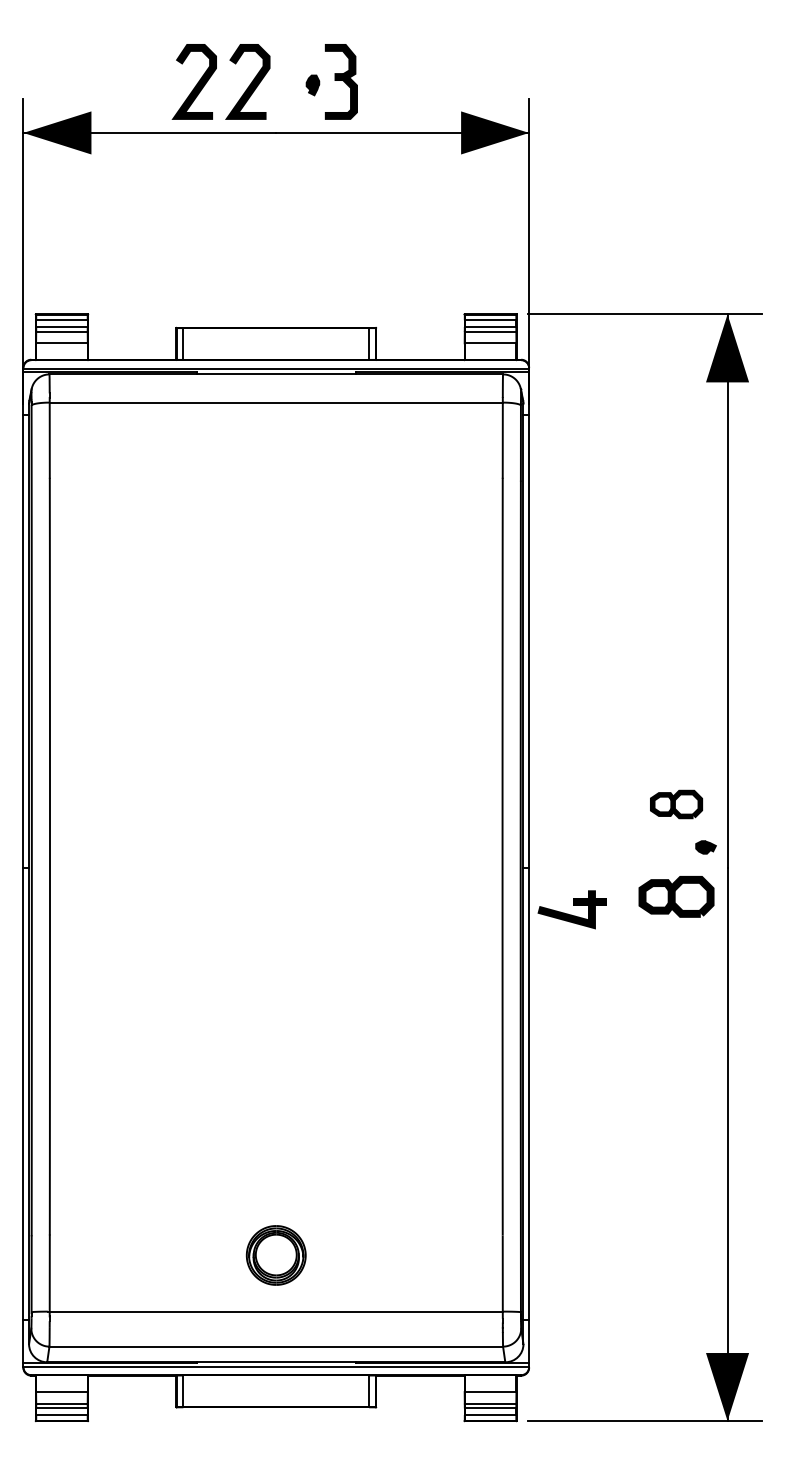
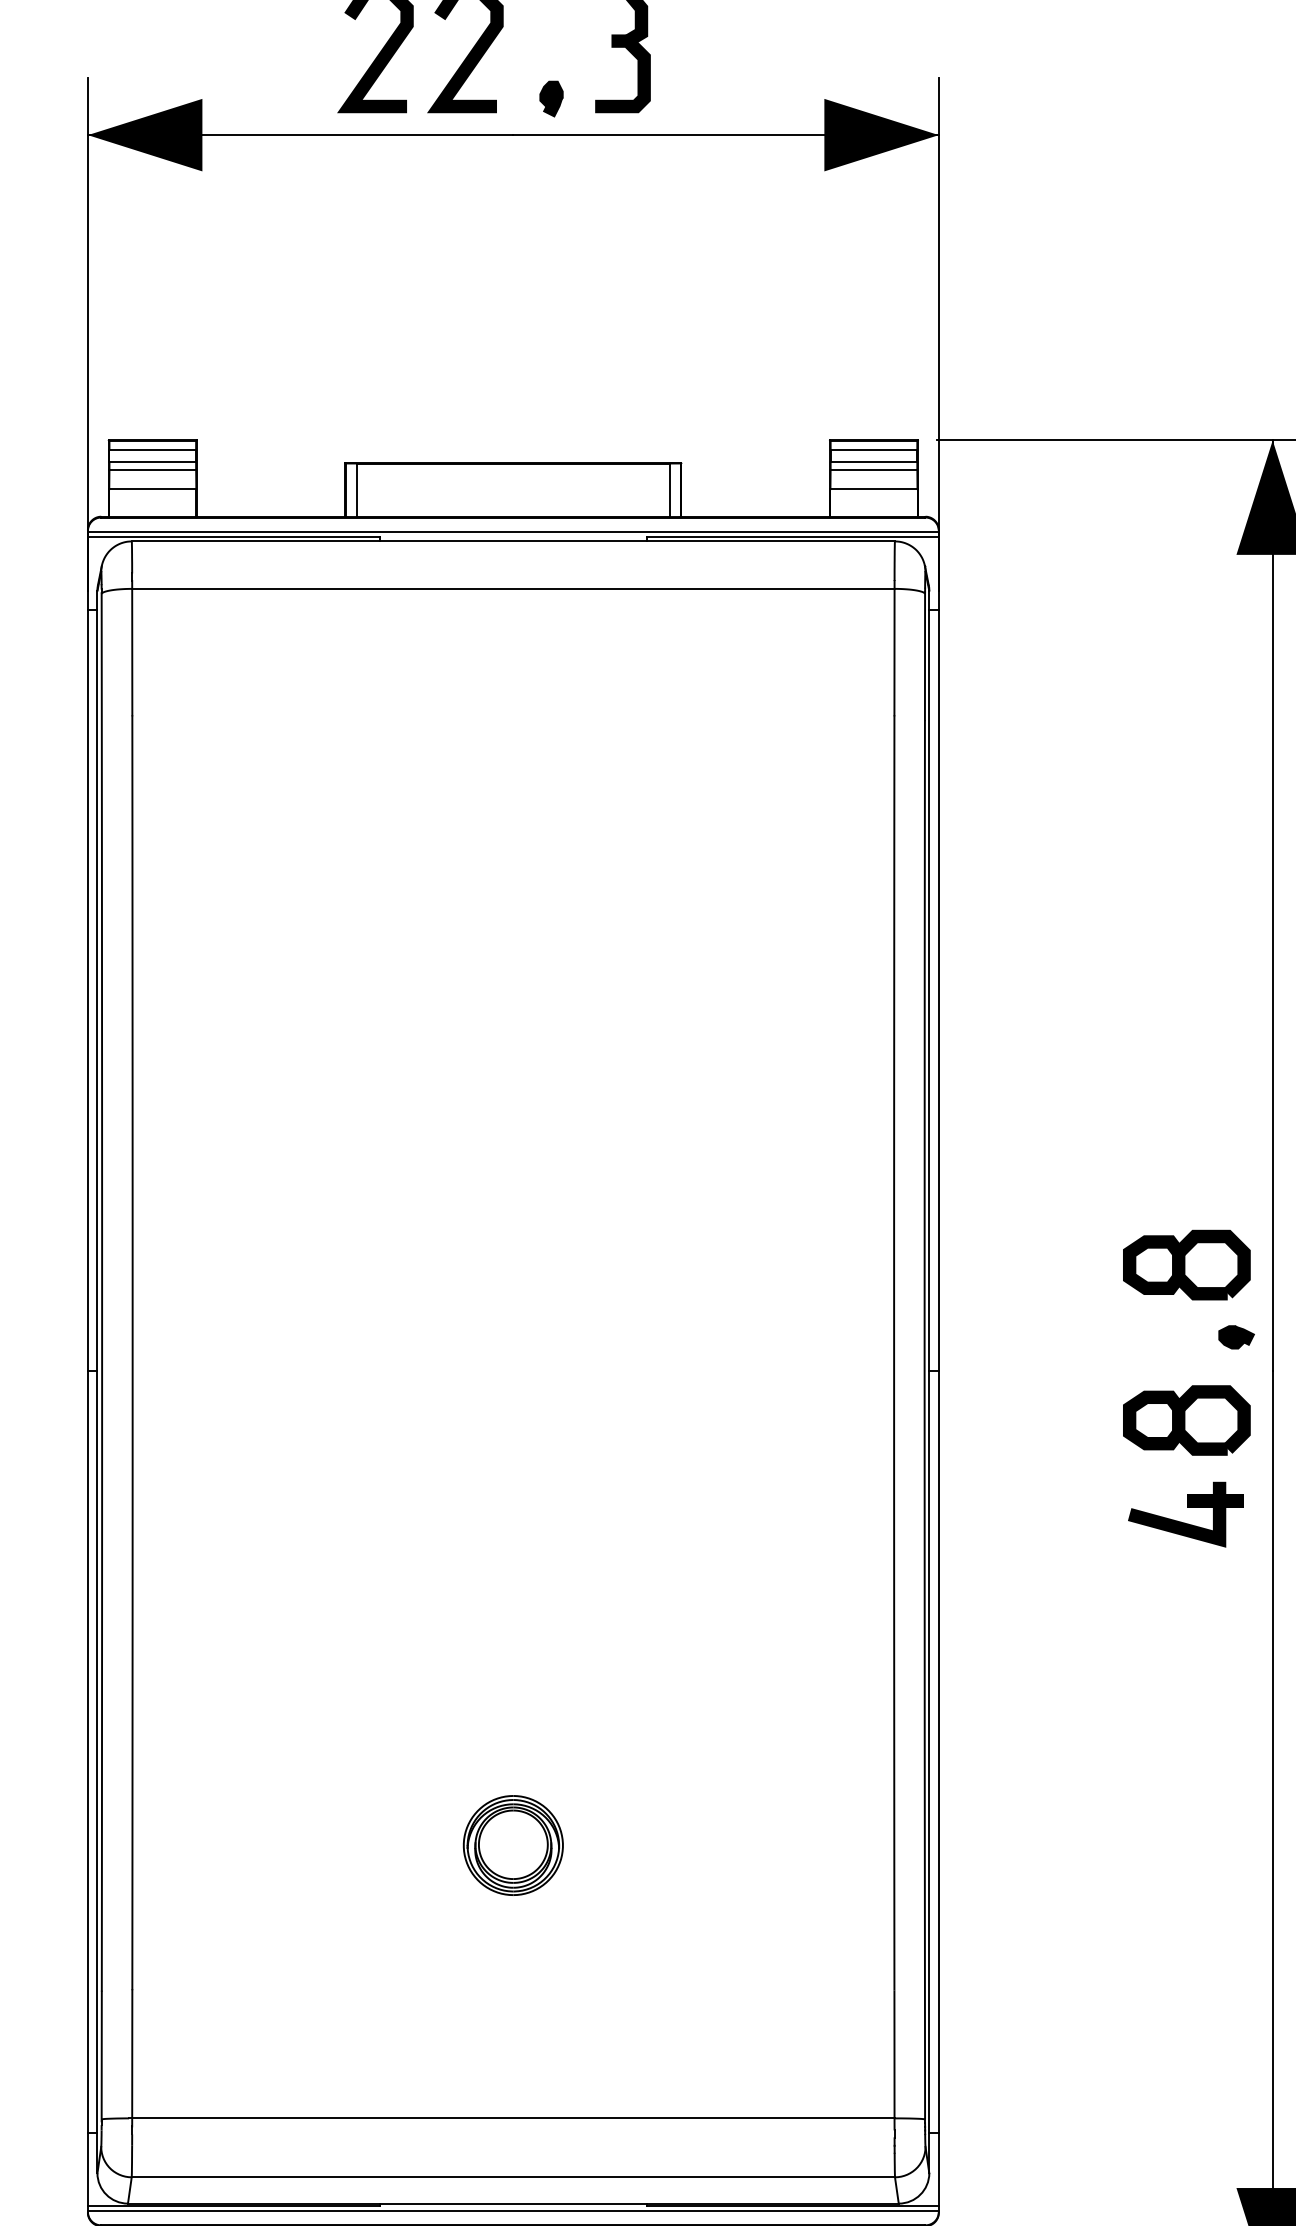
part: (312, 85) -> (550, 99), moved
part: (676, 804) -> (1186, 1265), size x1.43
part: (571, 909) -> (1185, 1514), moved
part: (275, 1255) -> (512, 1845), moved

